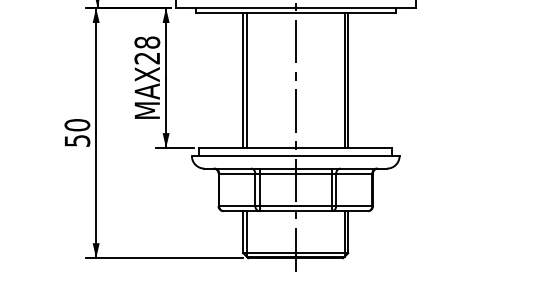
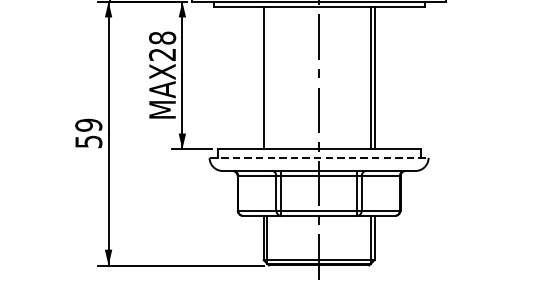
line: (246, 80) -> (267, 78), removed
text: (77, 125) -> (88, 125), 50 -> 59
line: (295, 156) -> (318, 158), solid -> dashed

